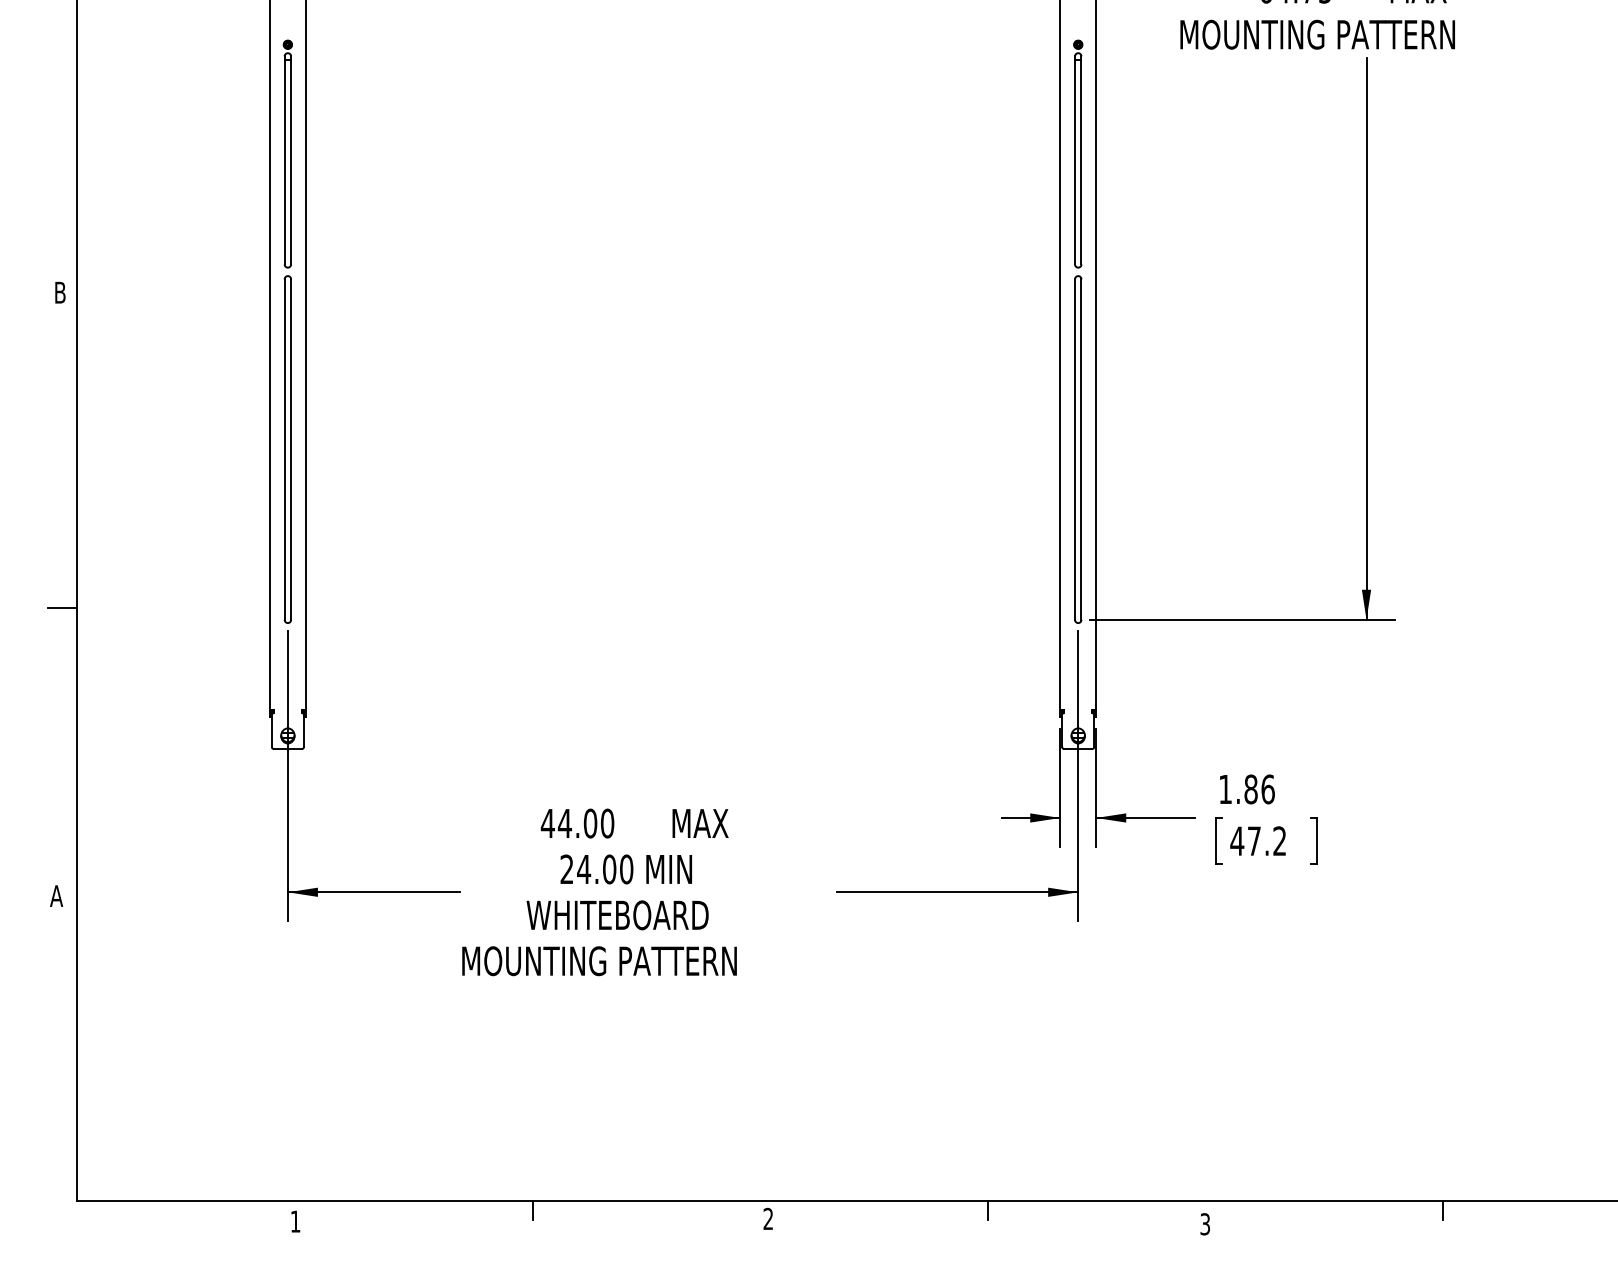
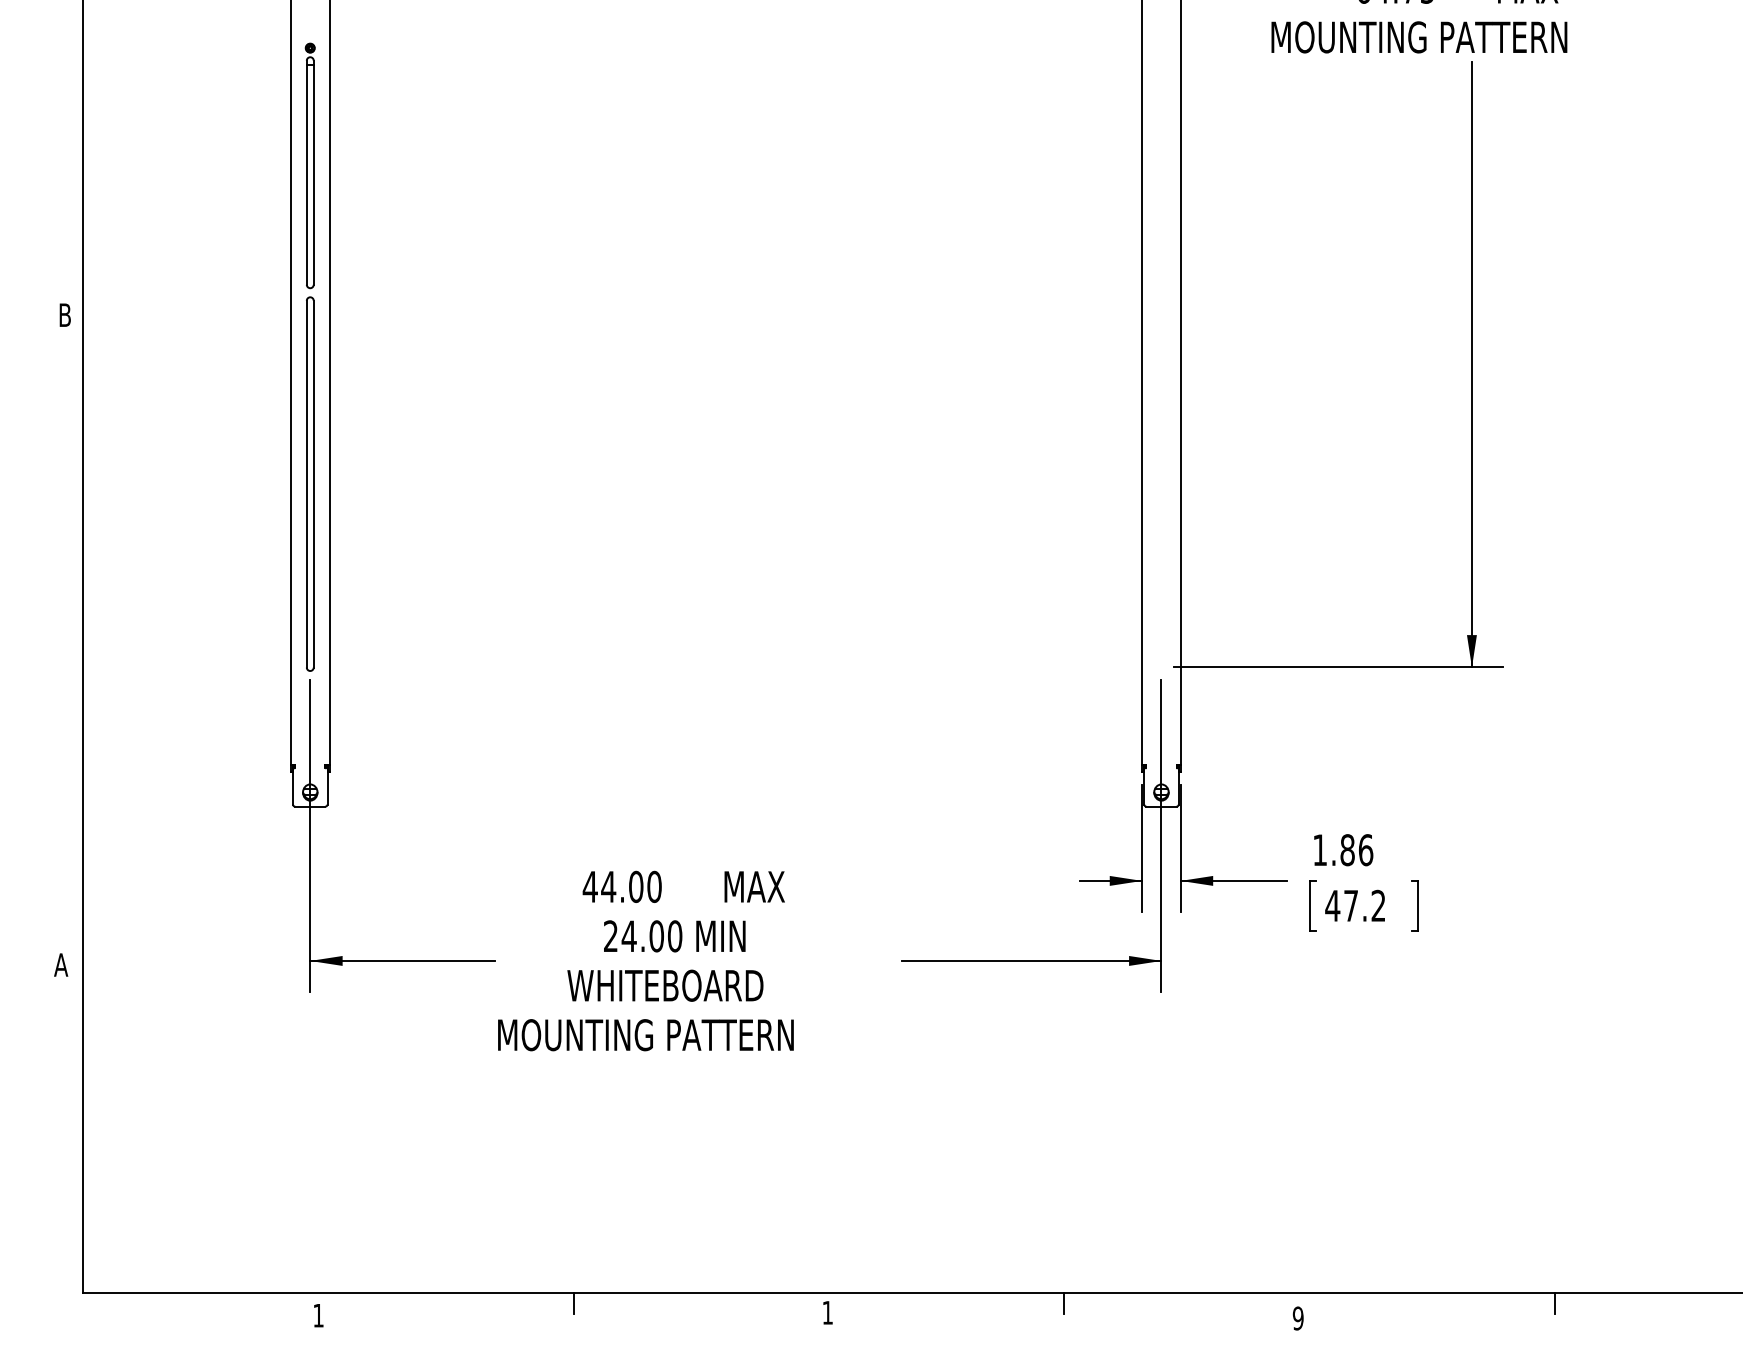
part: (1078, 331) -> (1161, 356), removed
line: (62, 607) -> (67, 654), removed
text: (768, 1218) -> (827, 1312), 2 -> 1
text: (1204, 1224) -> (1297, 1318), 3 -> 9

